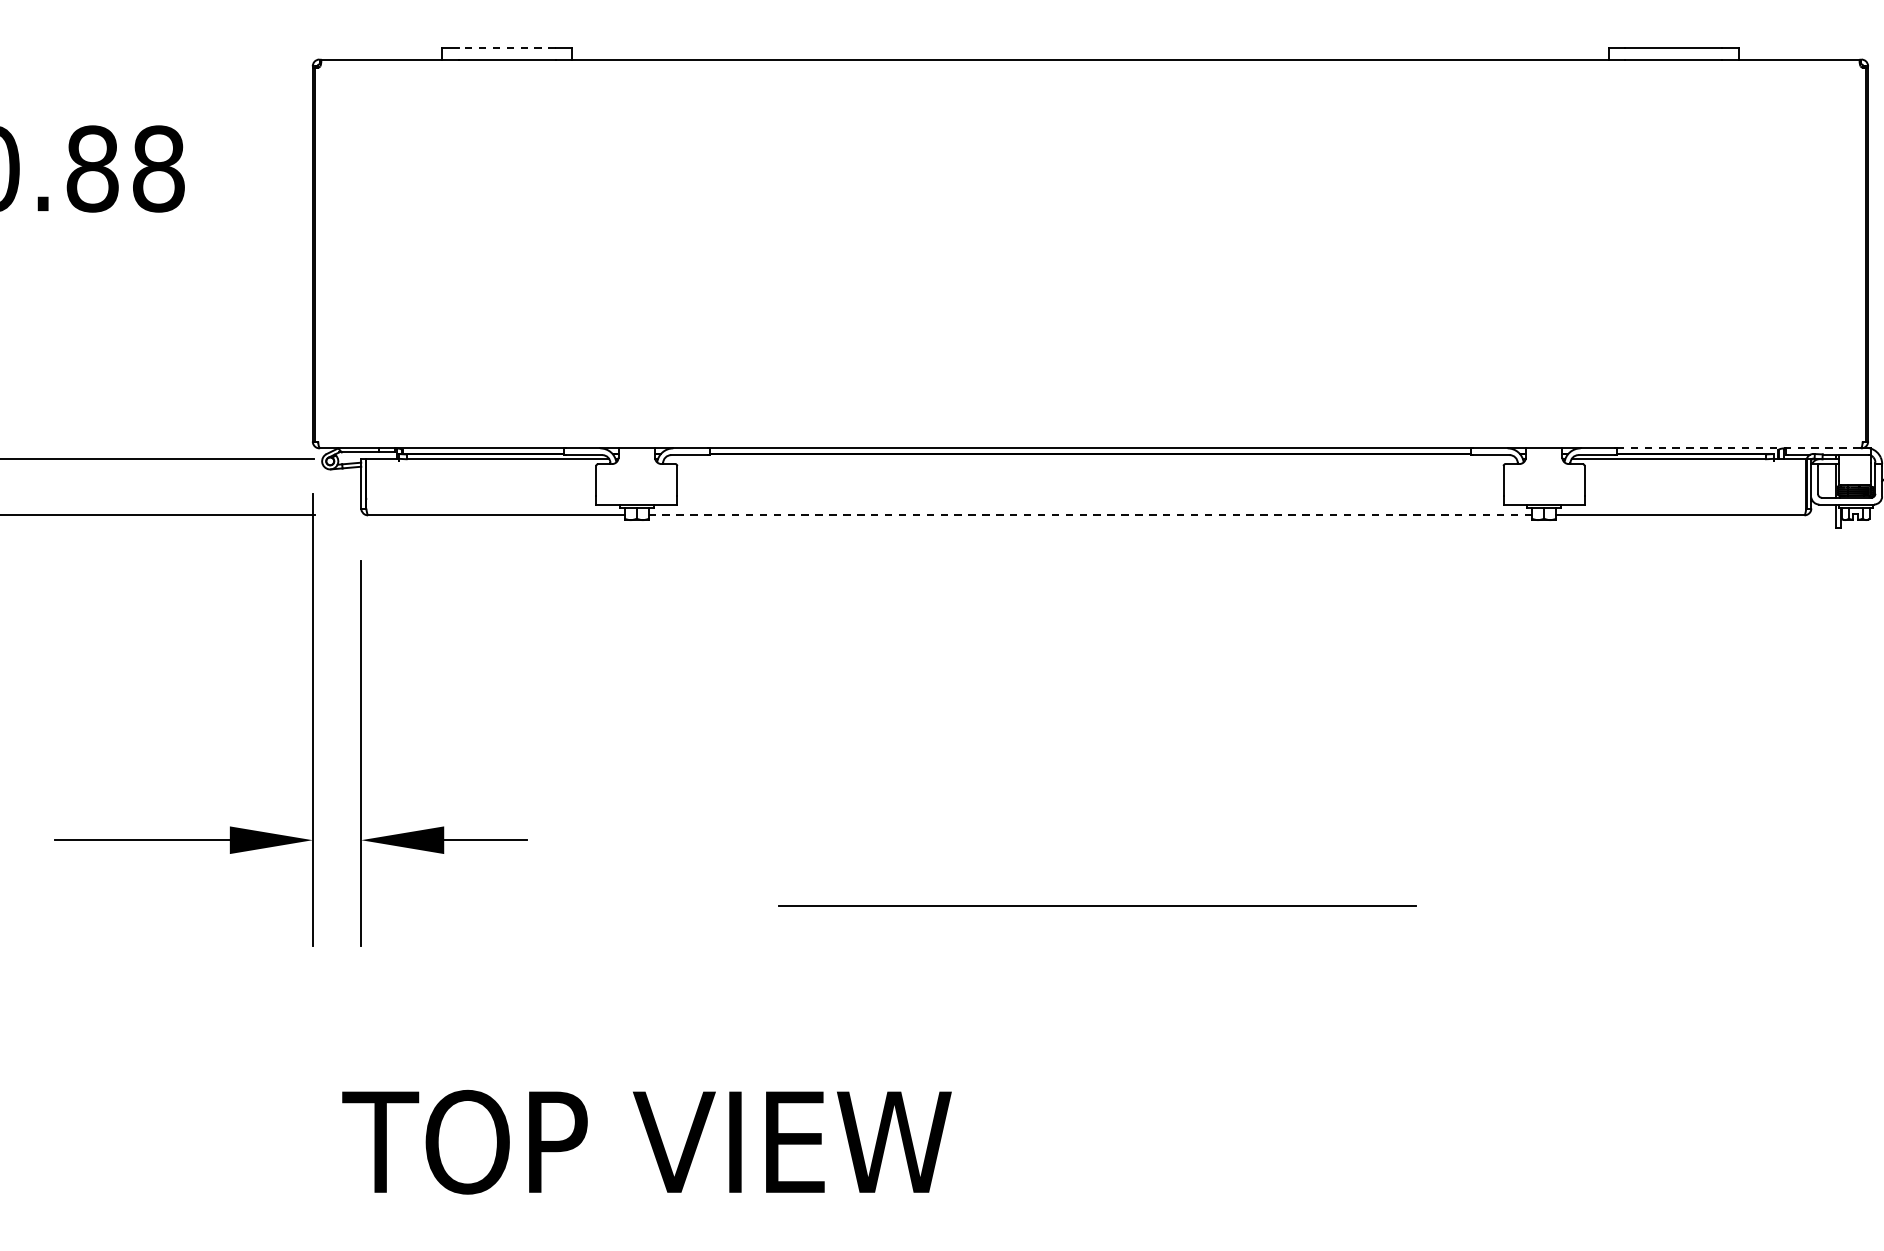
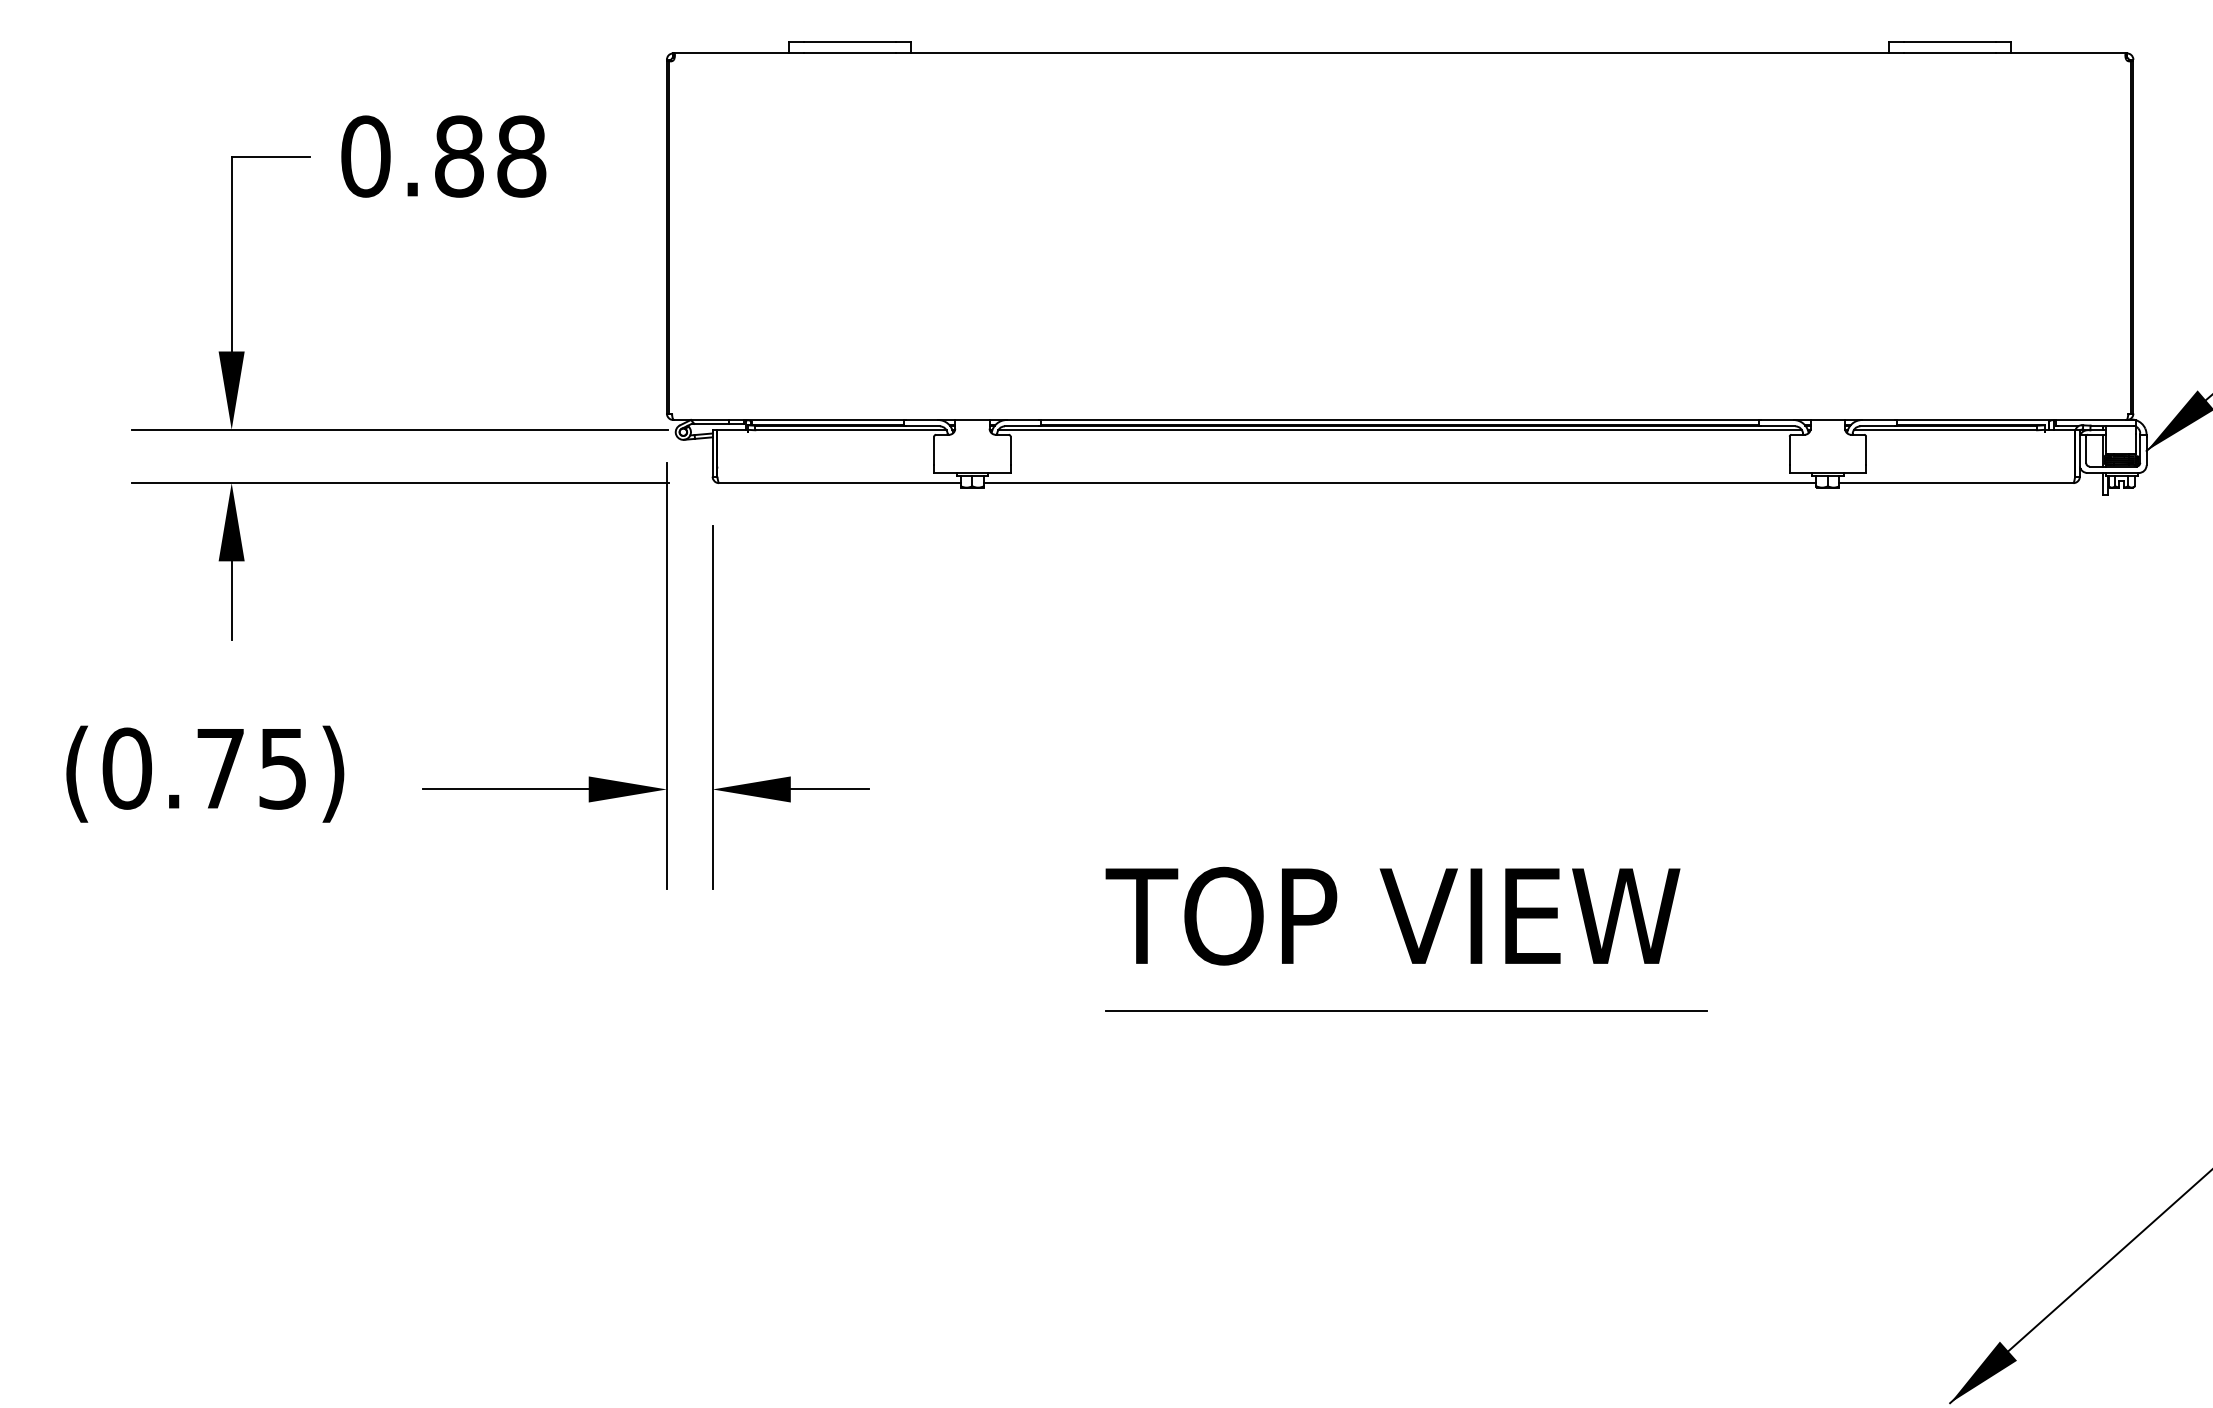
line: (507, 47) -> (850, 42), dashed -> solid
line: (1738, 448) -> (2011, 420), dashed -> solid
line: (1090, 459) -> (1400, 430), added
line: (1089, 515) -> (1399, 483), dashed -> solid
line: (1097, 906) -> (1406, 1010), moved
text: (646, 1141) -> (1392, 915), moved

